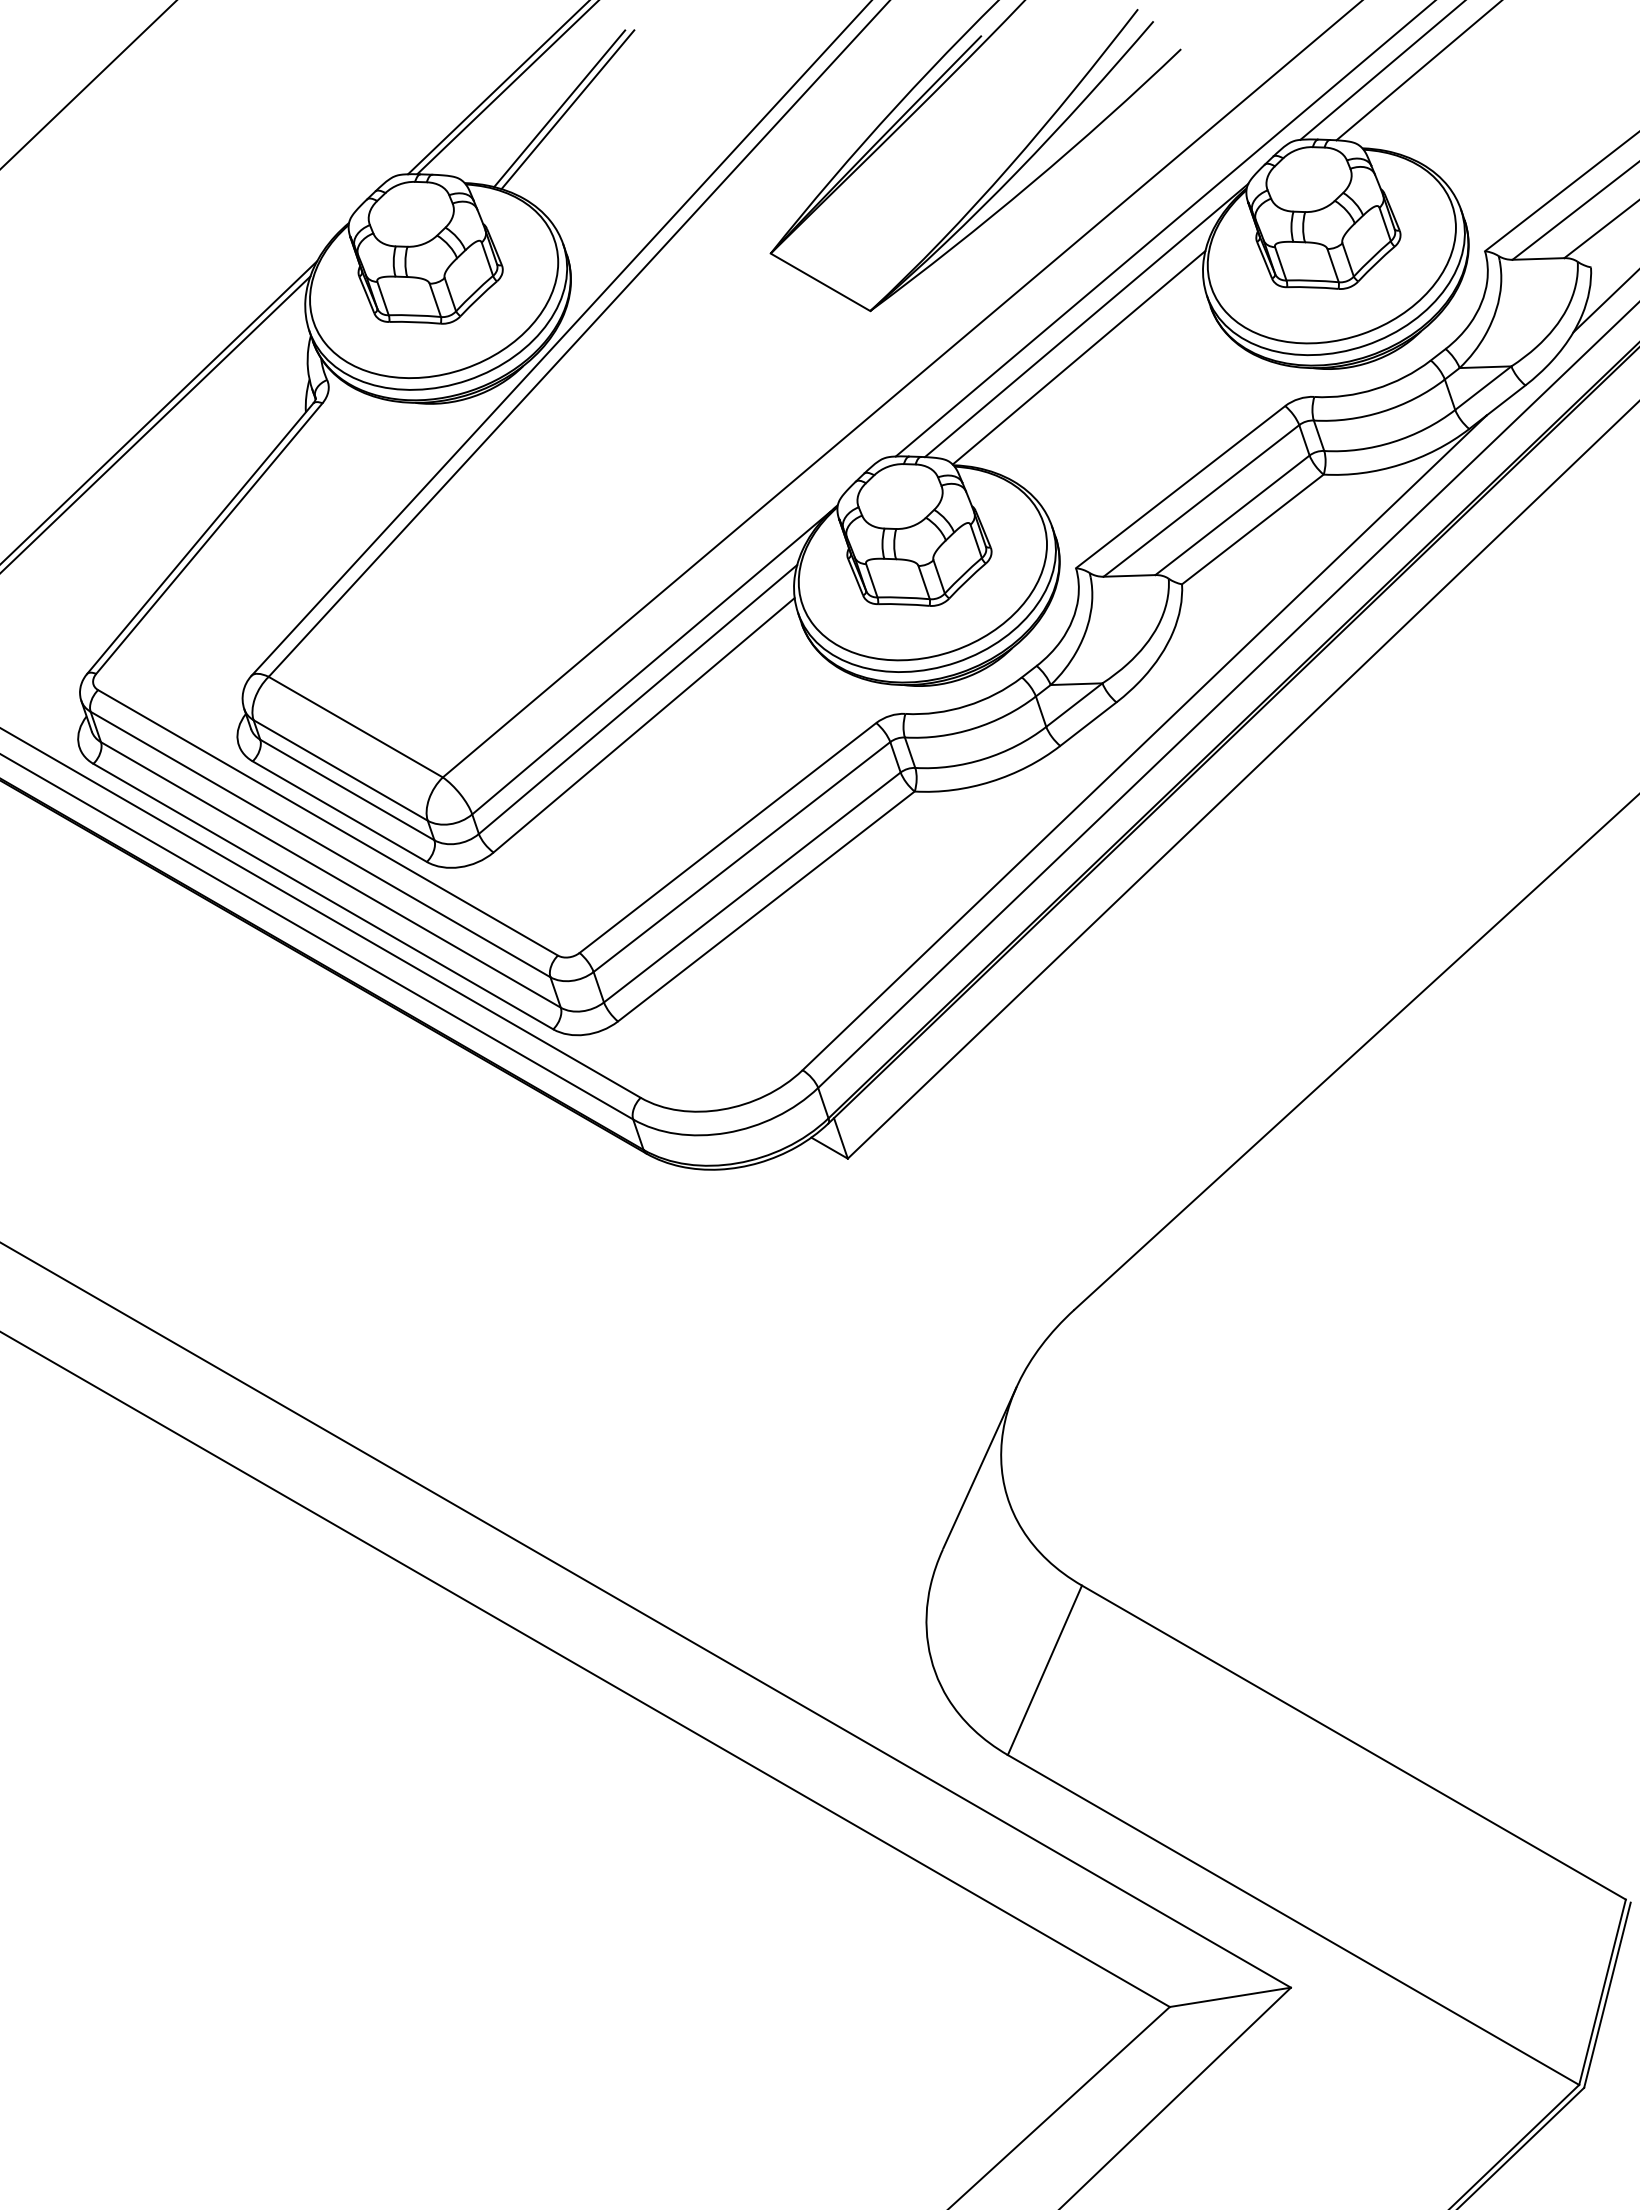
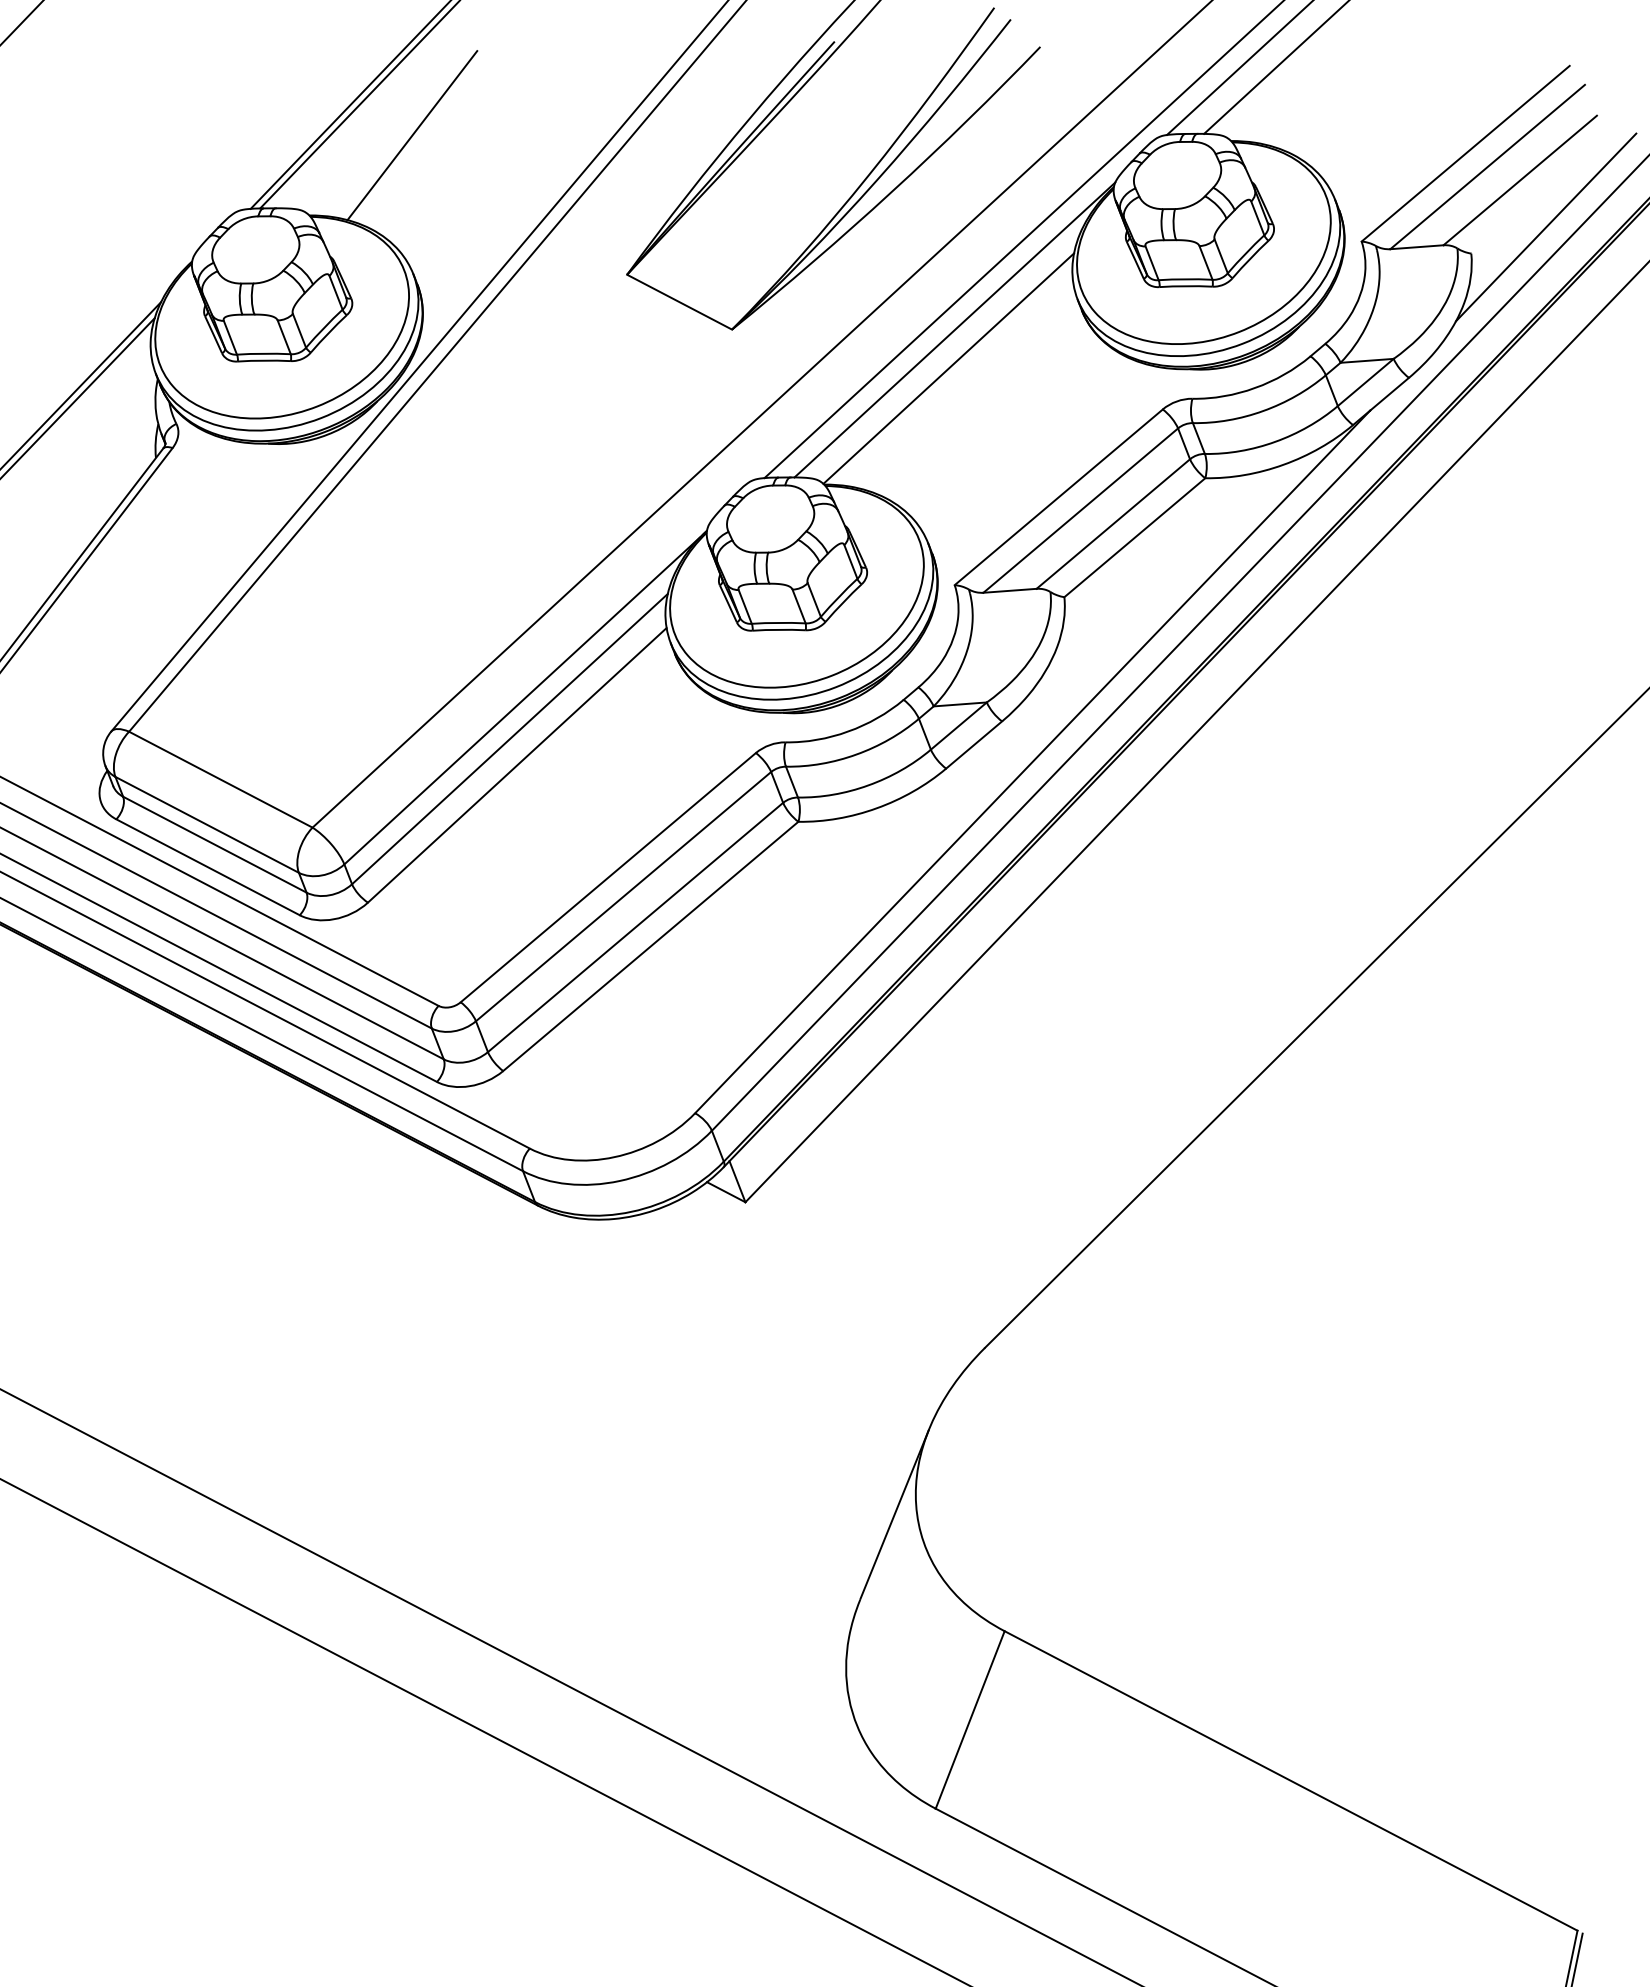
line: (559, 108) -> (403, 134), removed

